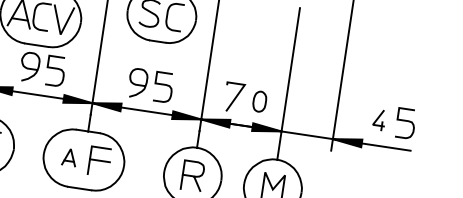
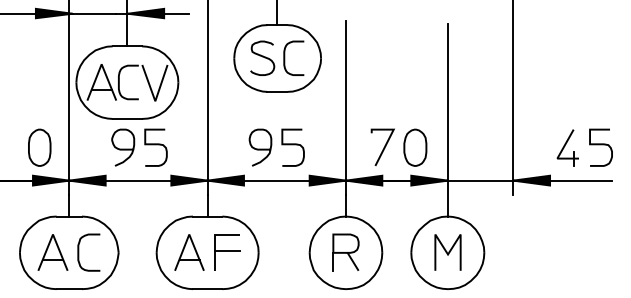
part: (259, 101) -> (415, 147), size x1.43
part: (379, 119) -> (567, 147), size x1.43
part: (69, 157) -> (189, 252), size x1.67

